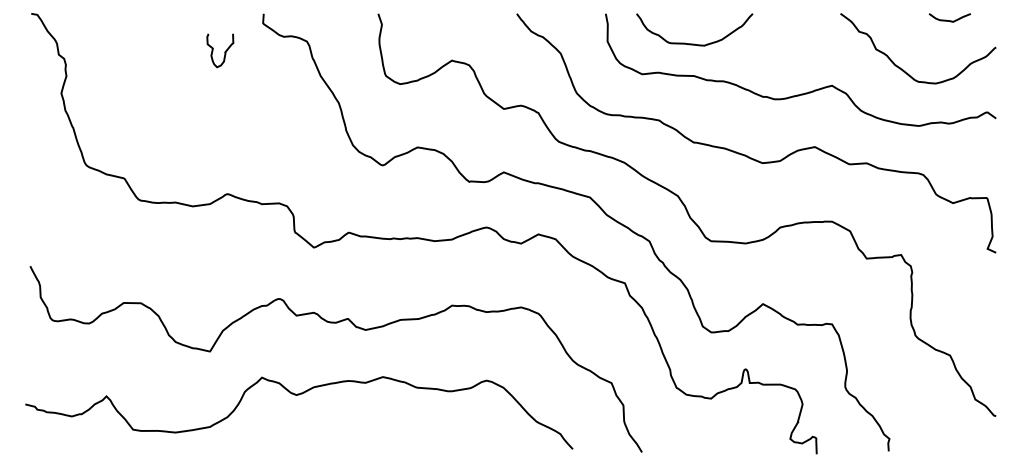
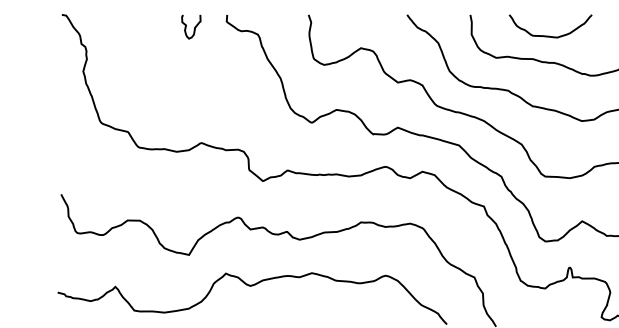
curve: (694, 43) -> (550, 36), moved
curve: (224, 51) -> (194, 27), moved

